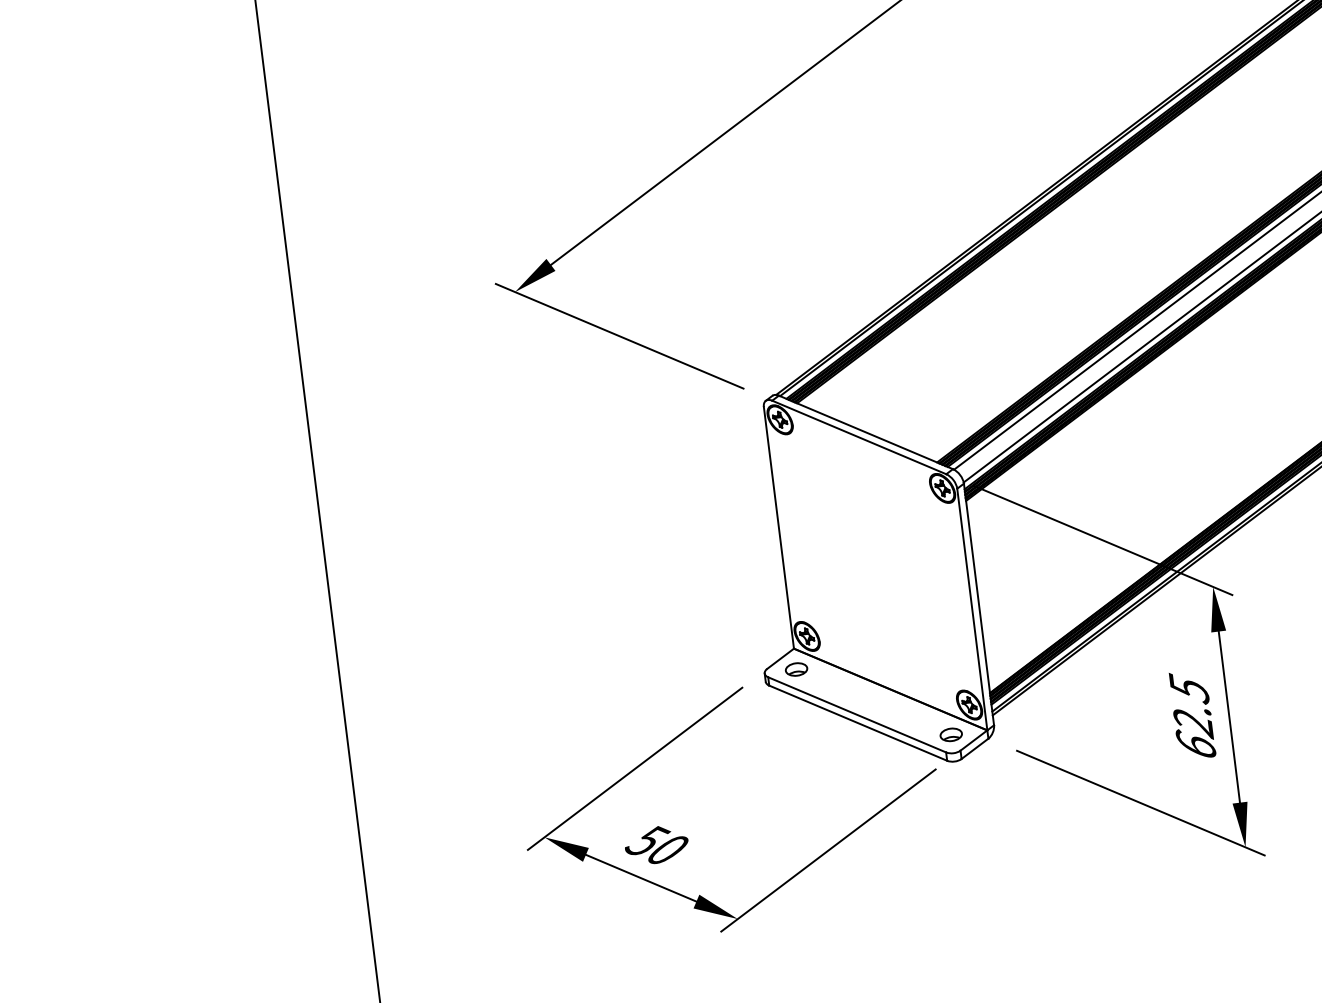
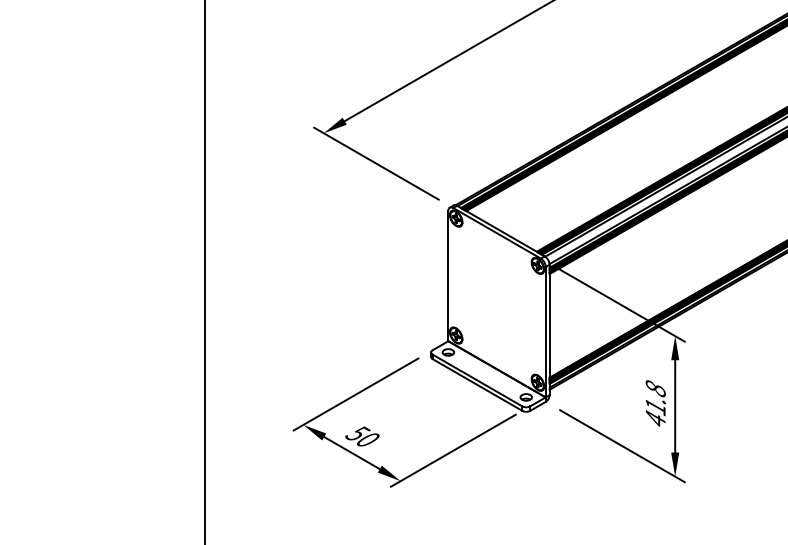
text: (1191, 714) -> (655, 402), 62.5 -> 41.8

